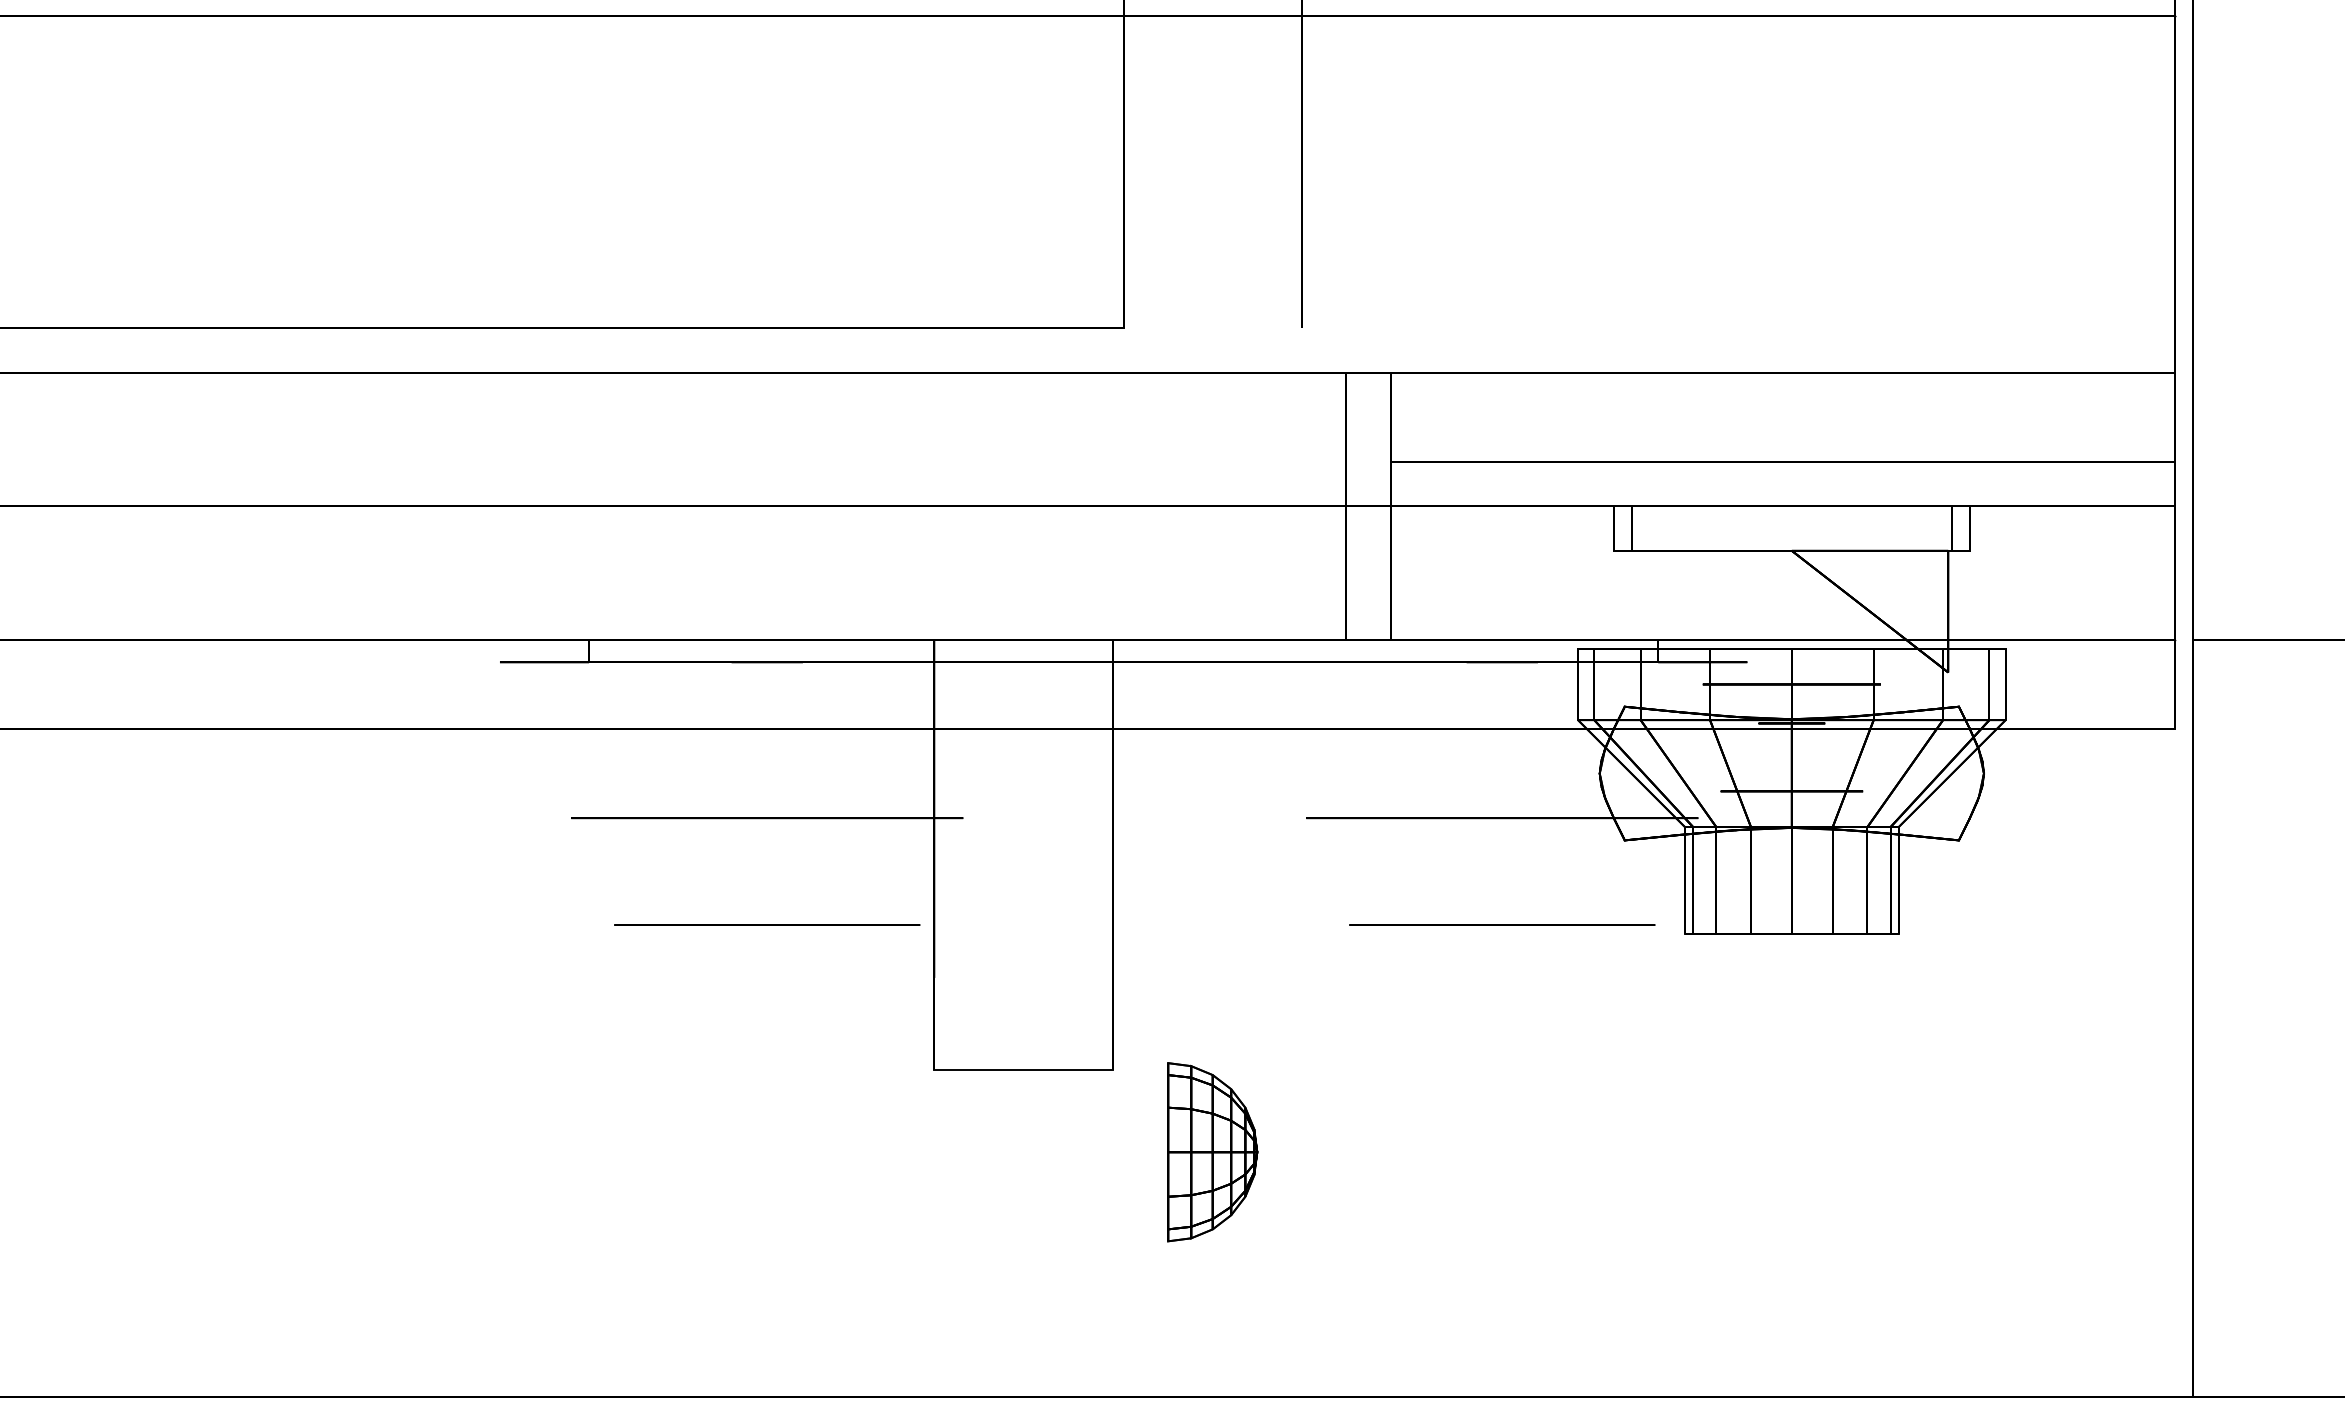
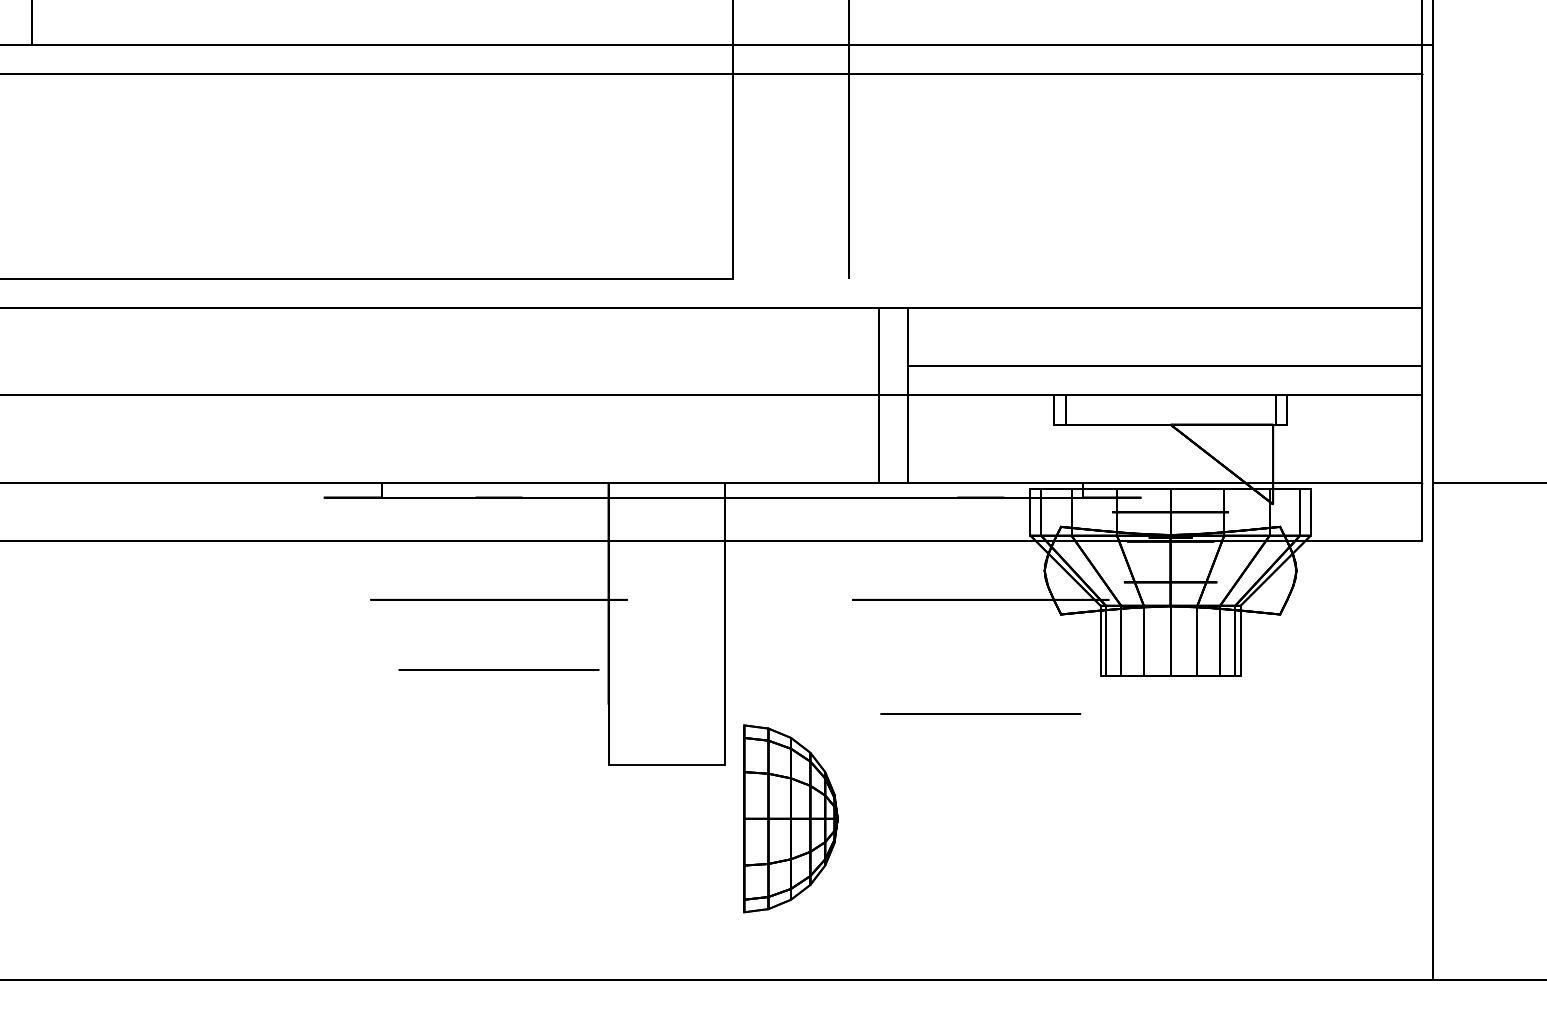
line: (1501, 924) -> (980, 713), moved
part: (1211, 1151) -> (790, 818), size x1.6

